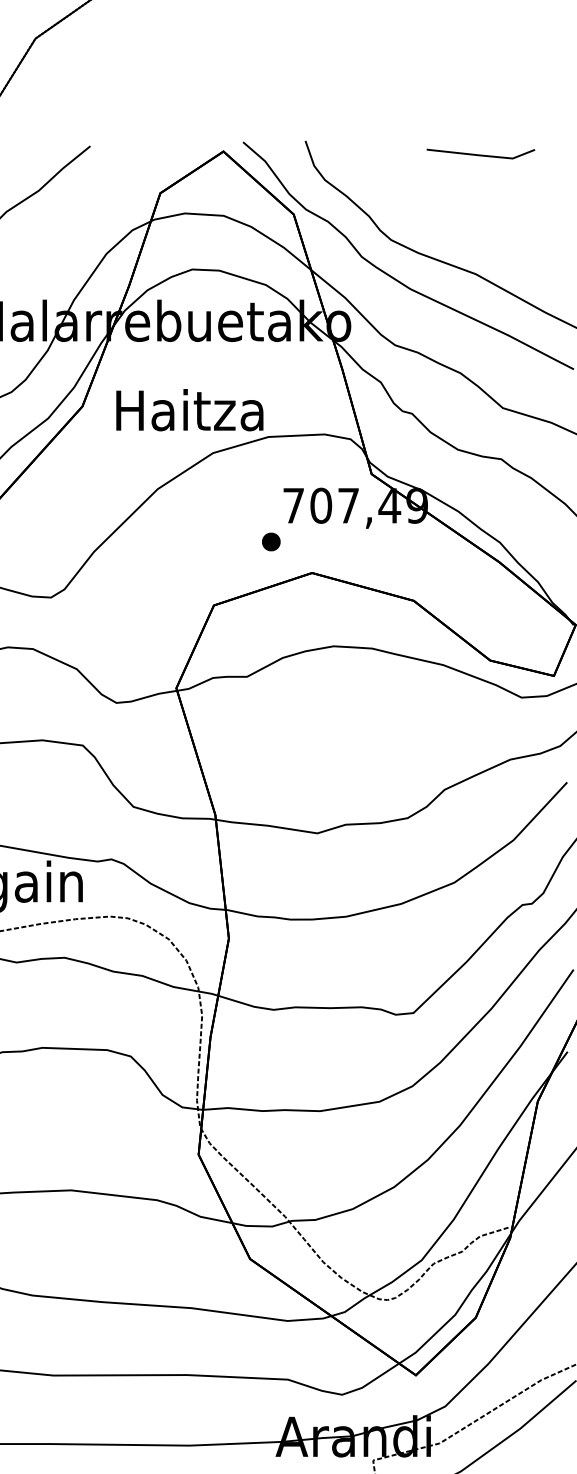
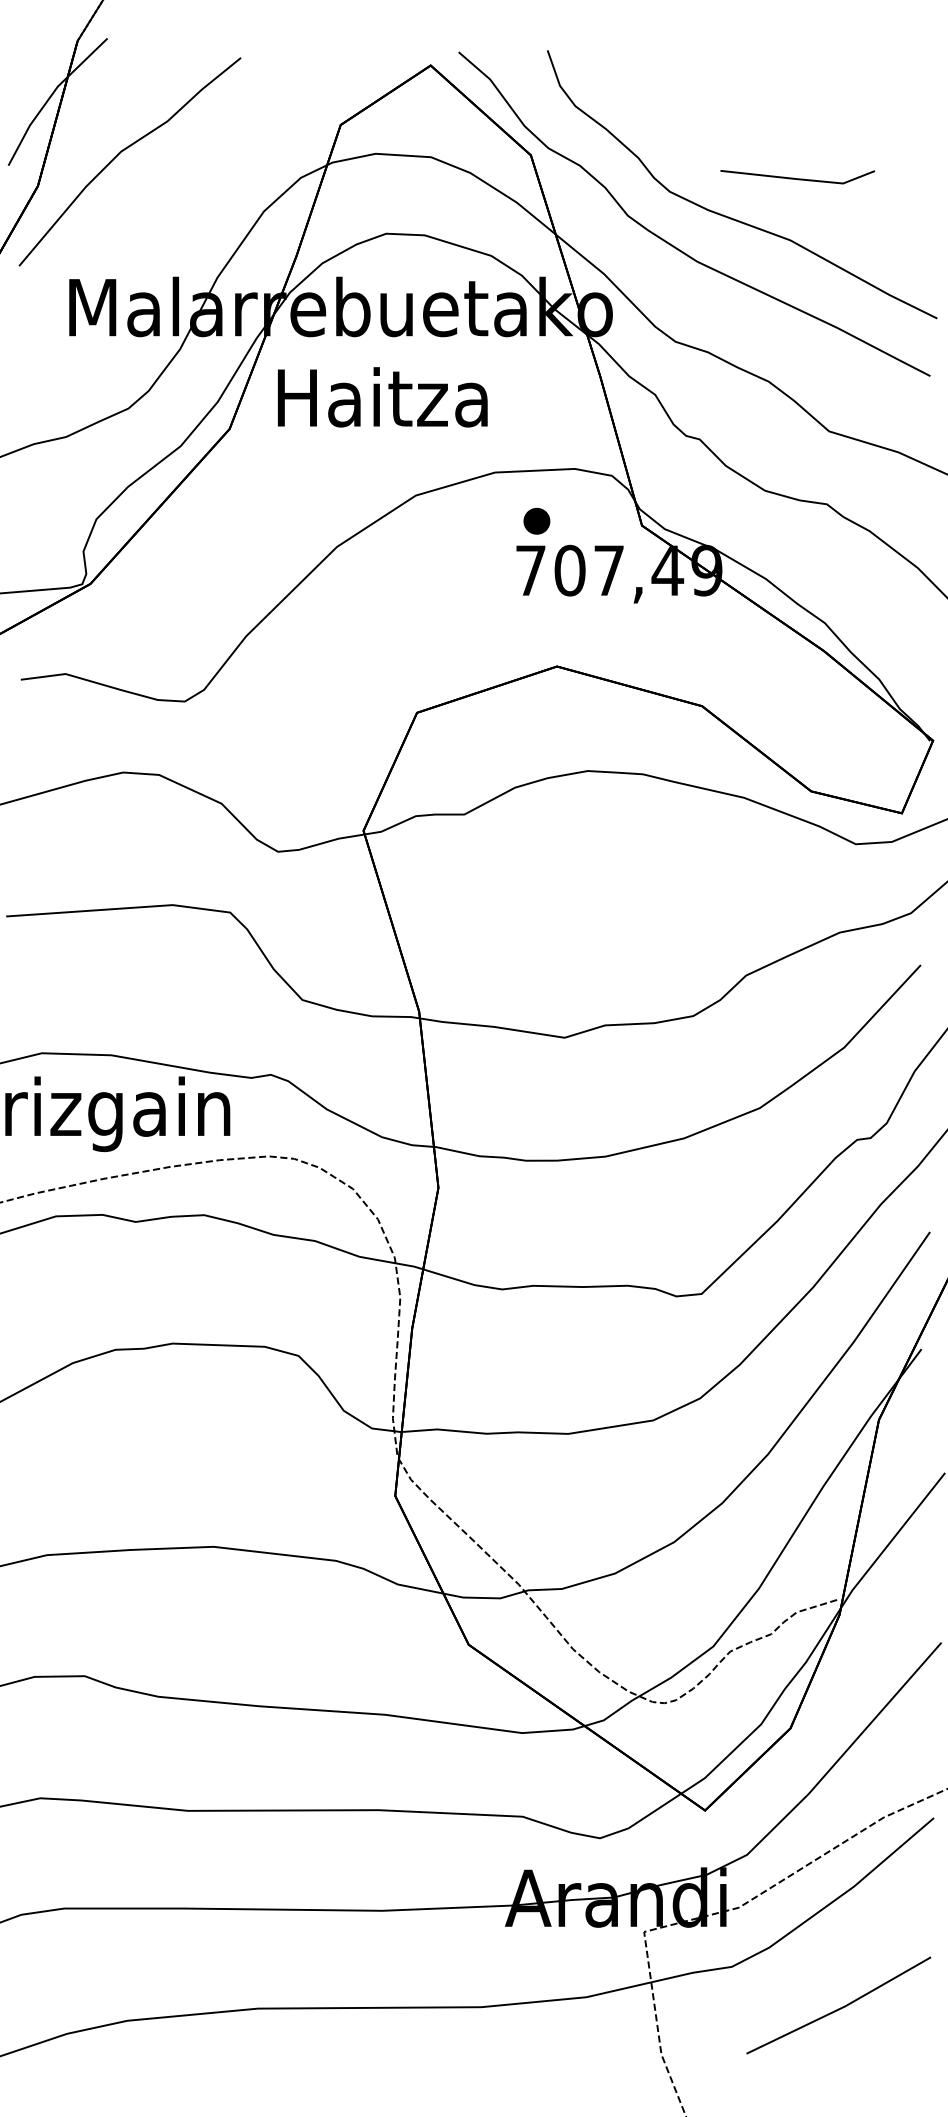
line: (480, 155) -> (797, 178), moved
text: (189, 410) -> (382, 397), moved
part: (271, 542) -> (536, 521), moved

